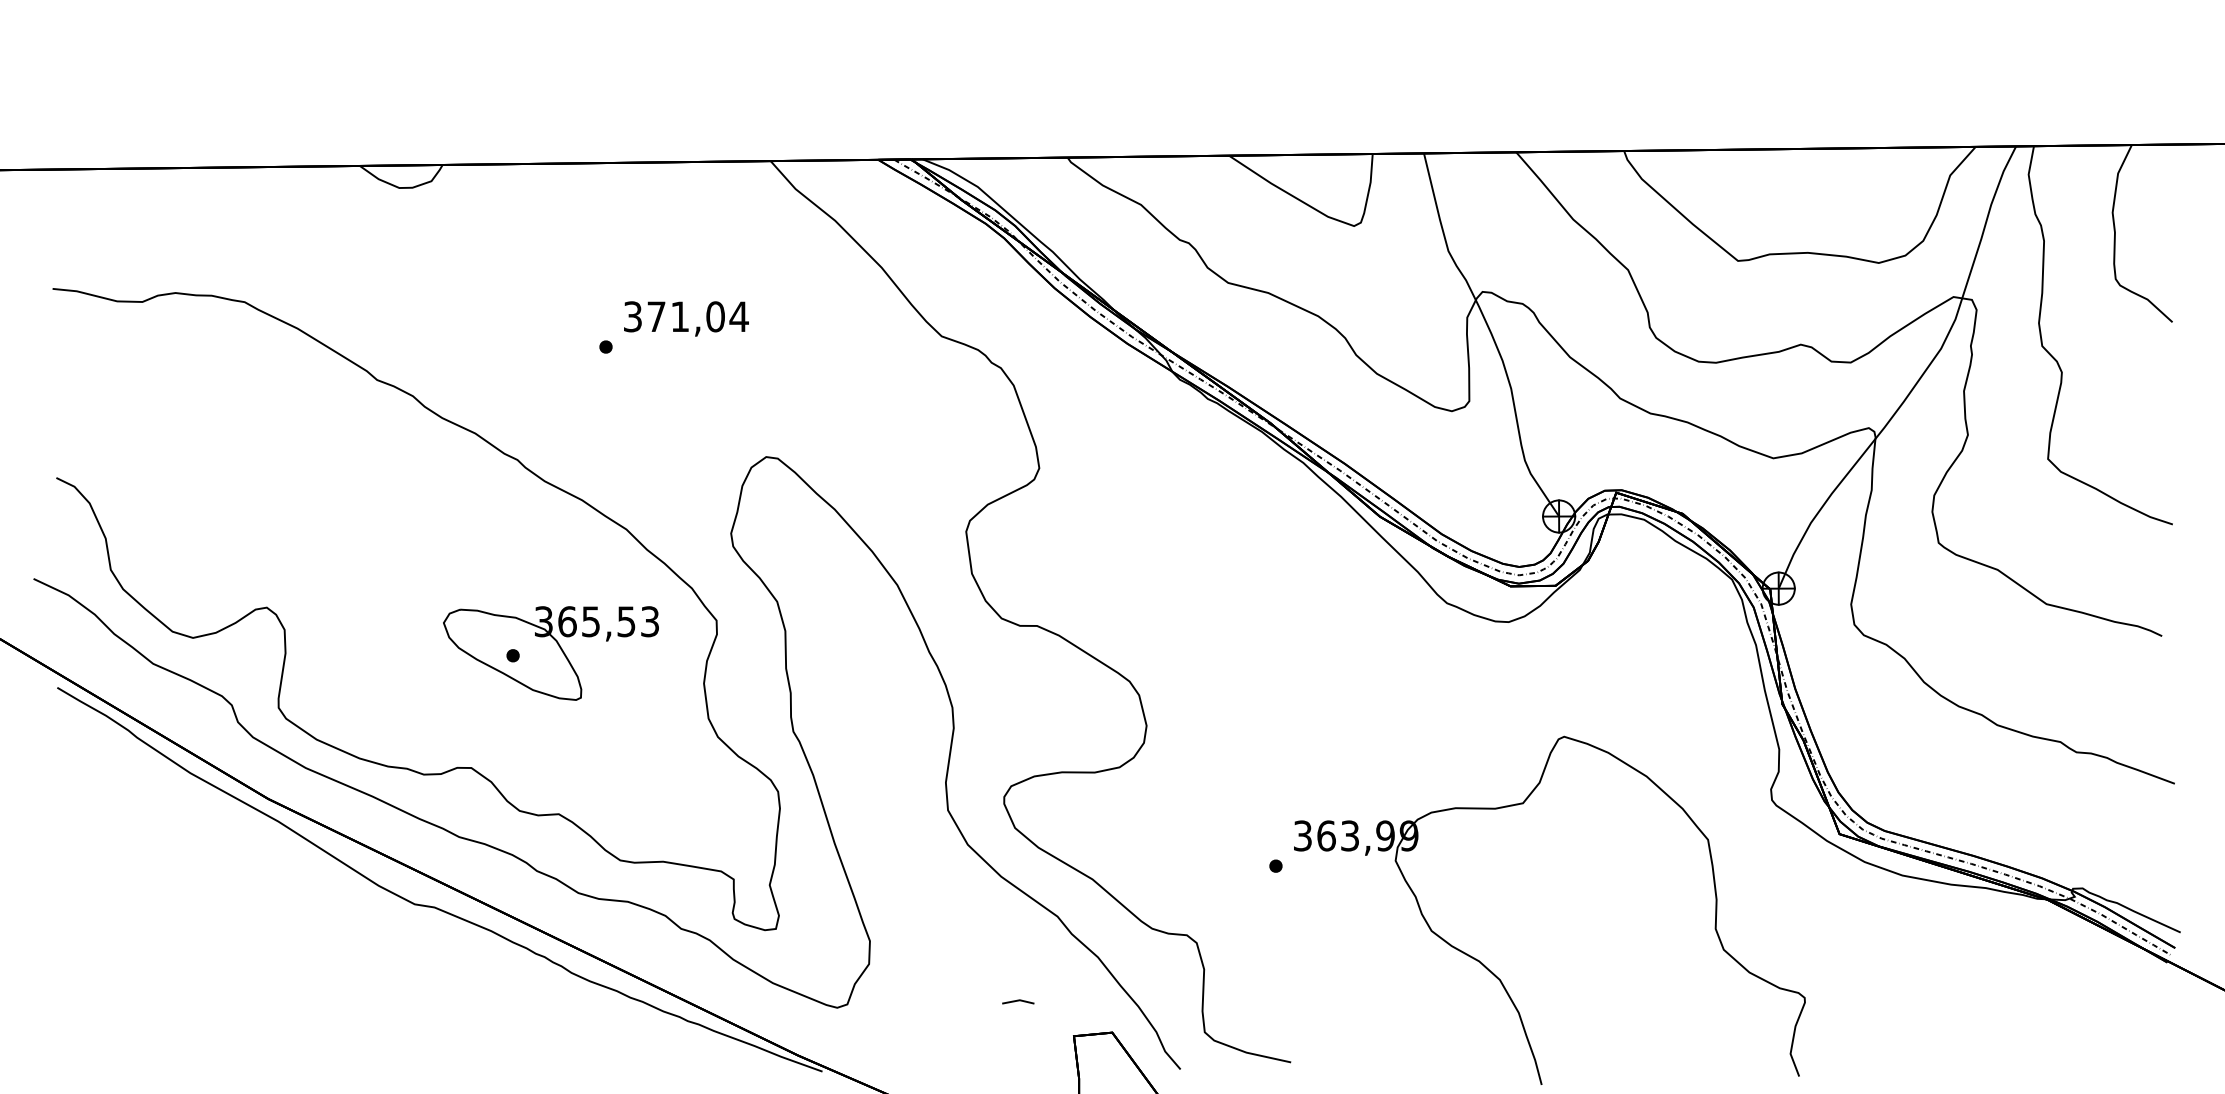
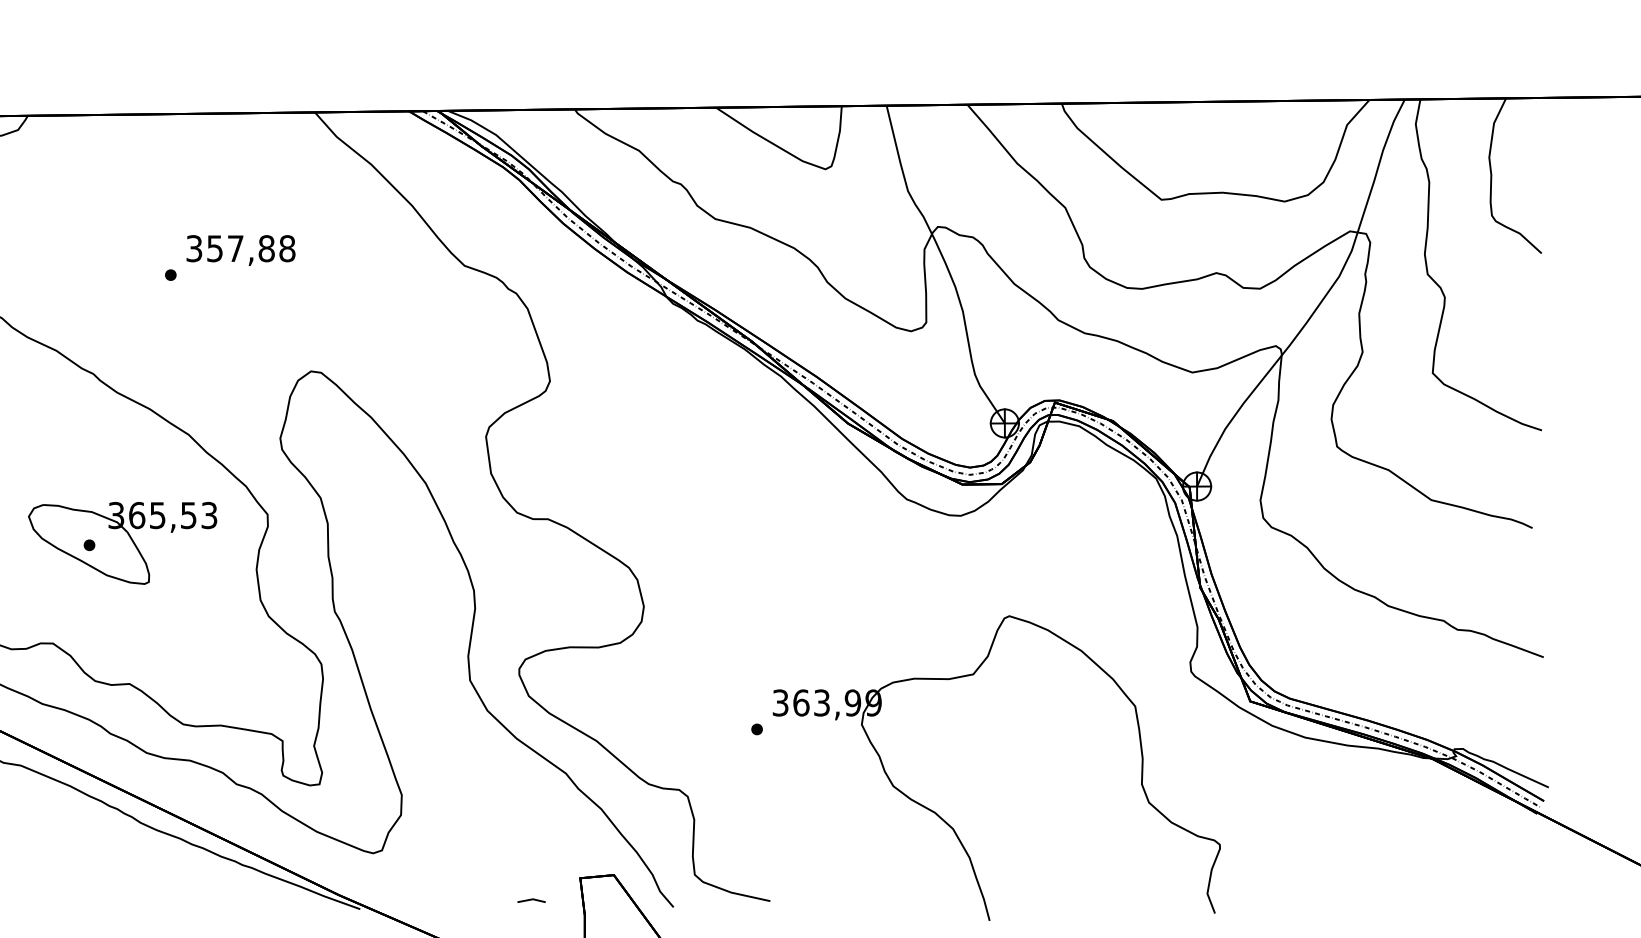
text: (697, 316) -> (250, 248), 371,04 -> 357,88
line: (1018, 1001) -> (531, 900), moved

